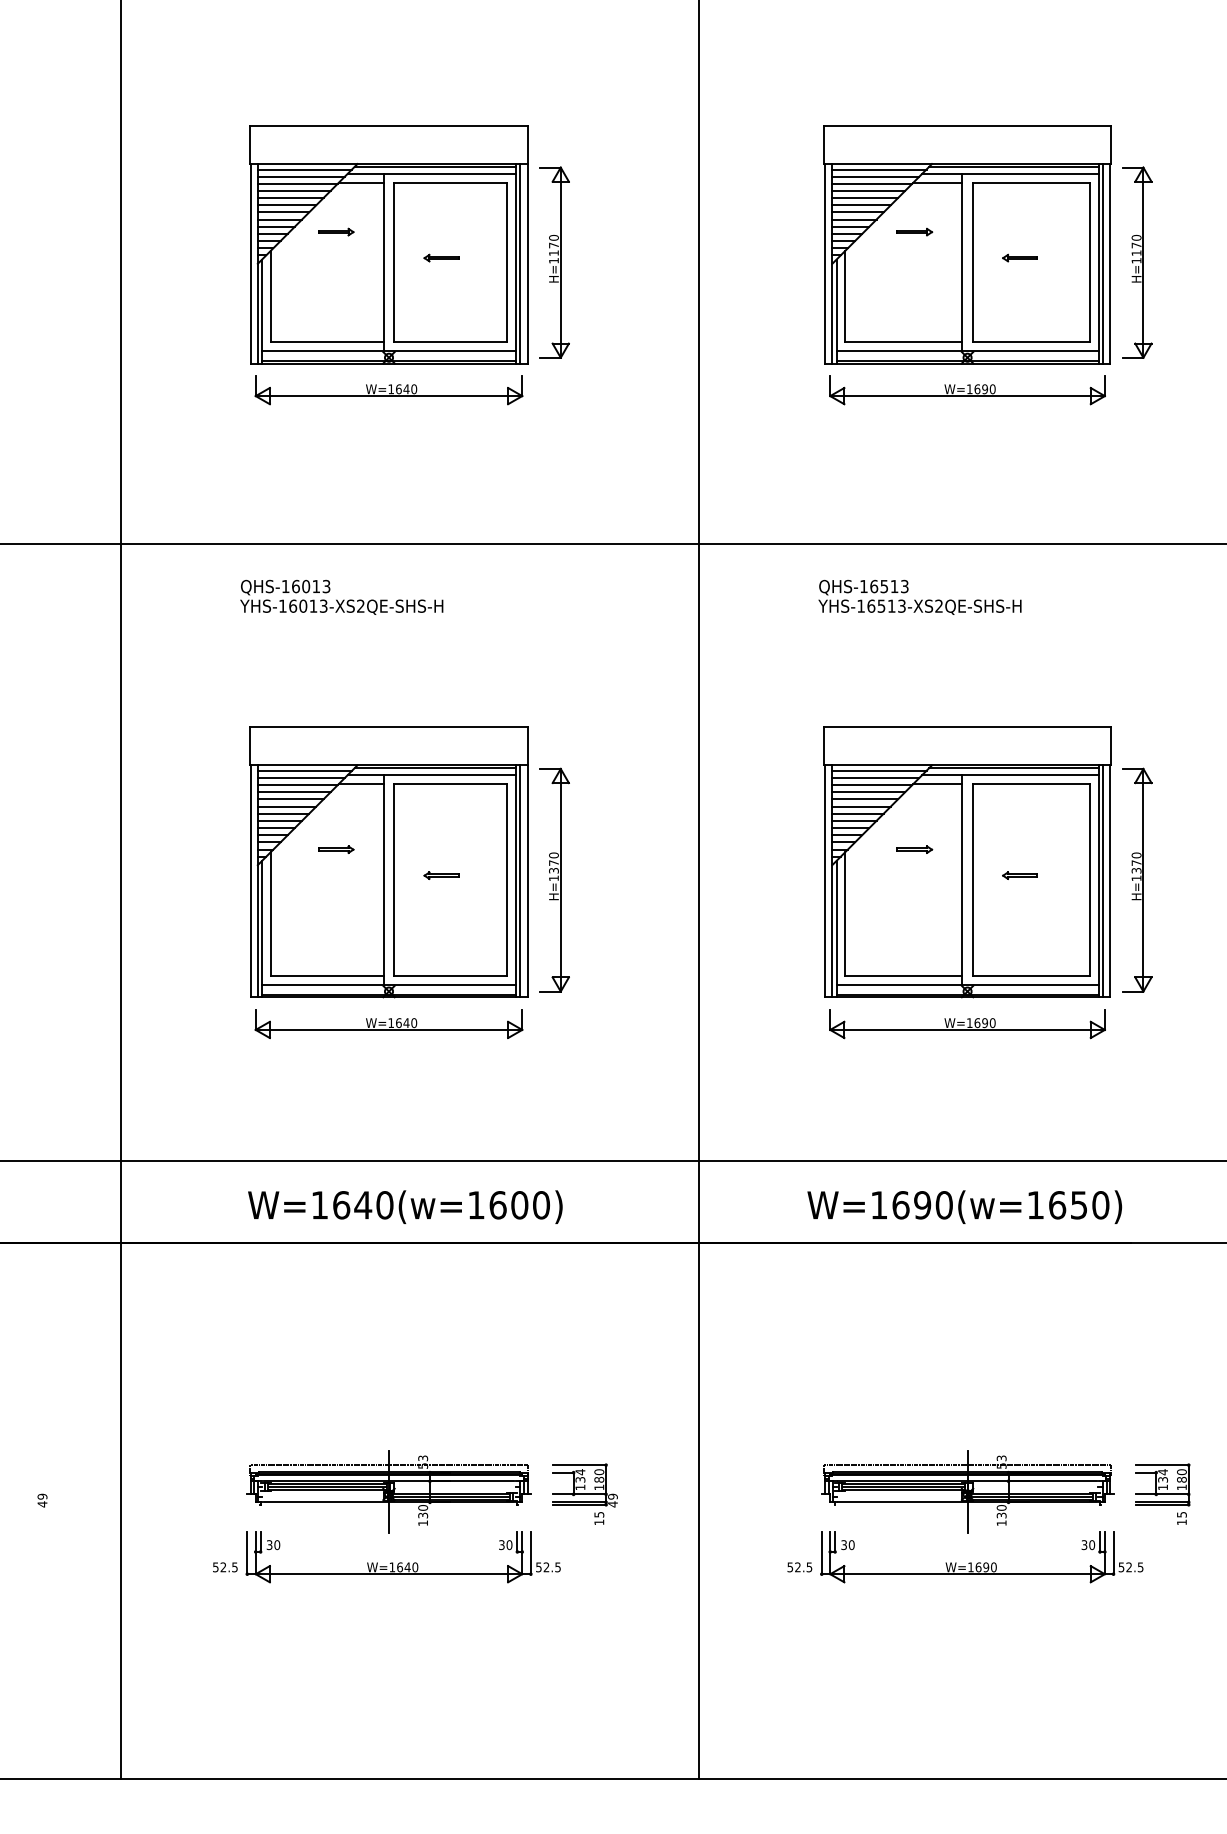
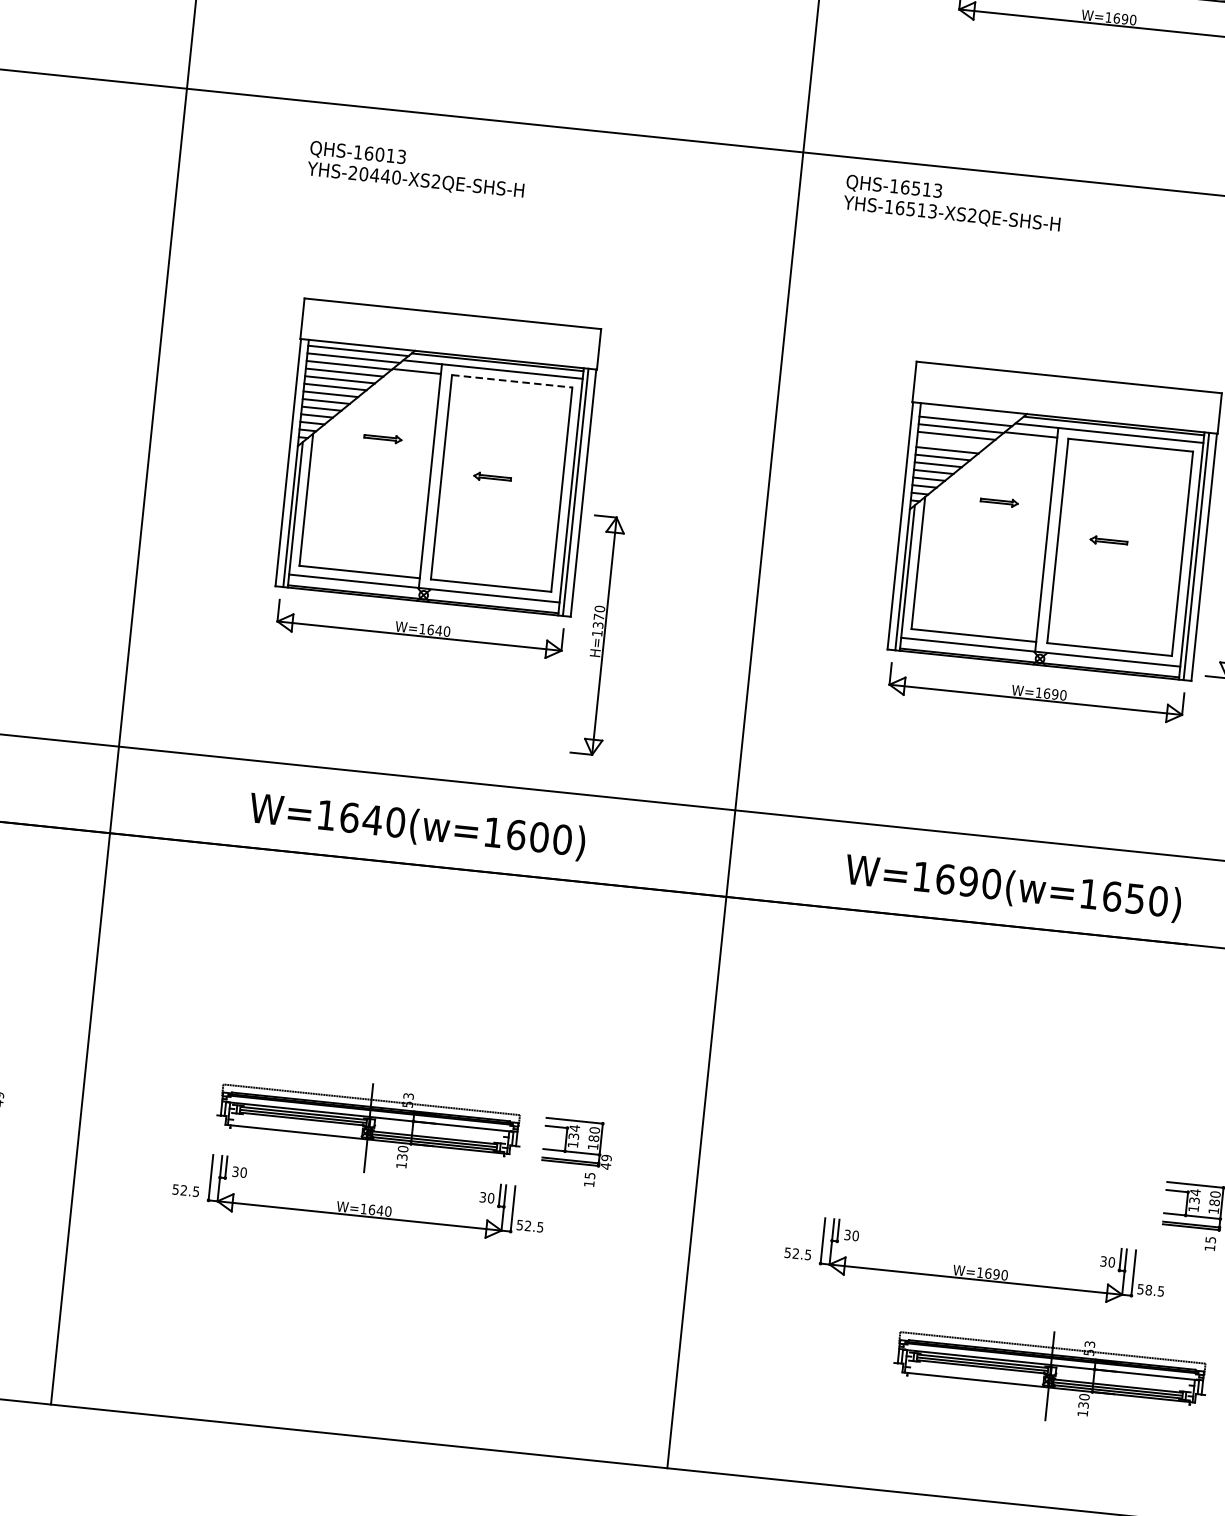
text: (919, 596) -> (952, 203), moved
text: (303, 605) -> (375, 174), YHS-16013-XS2QE-SHS-H -> YHS-20440-XS2QE-SHS-H
line: (879, 770) -> (970, 413), removed
line: (451, 784) -> (513, 381), solid -> dashed
line: (865, 799) -> (952, 443), removed
part: (554, 879) -> (597, 634), moved
part: (967, 1491) -> (1049, 1375), moved
text: (1129, 1567) -> (1149, 1290), 52.5 -> 58.5

